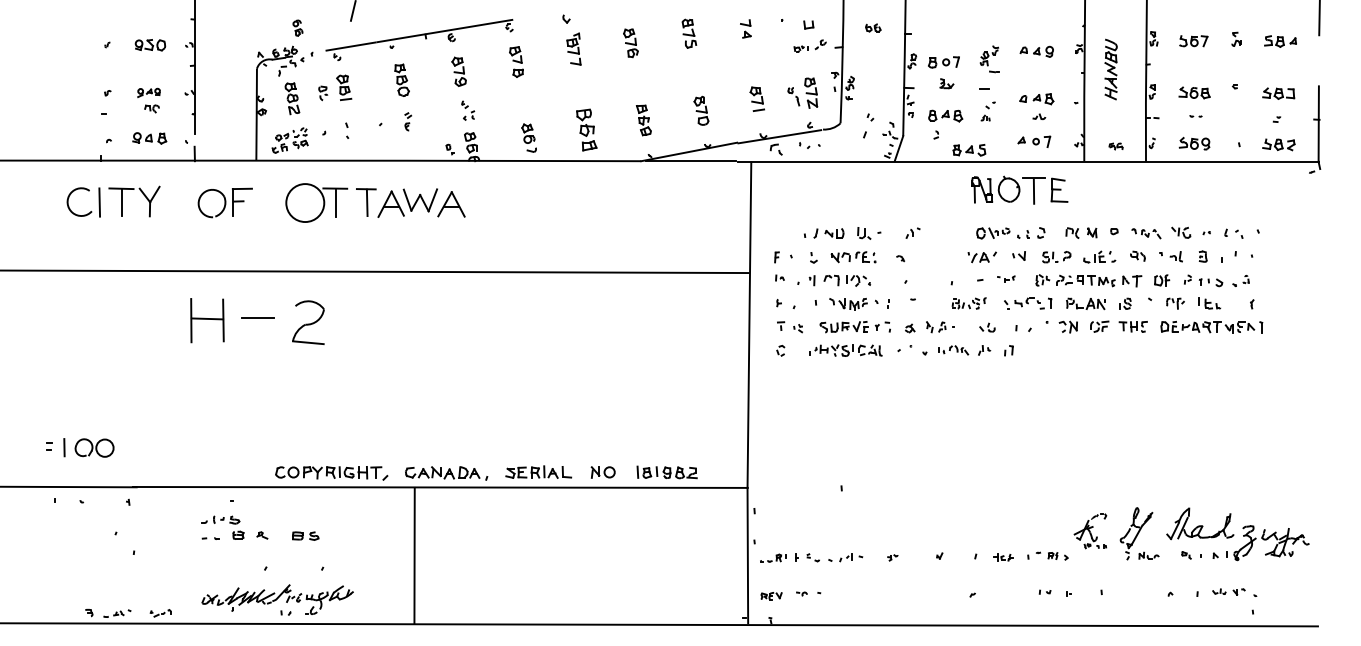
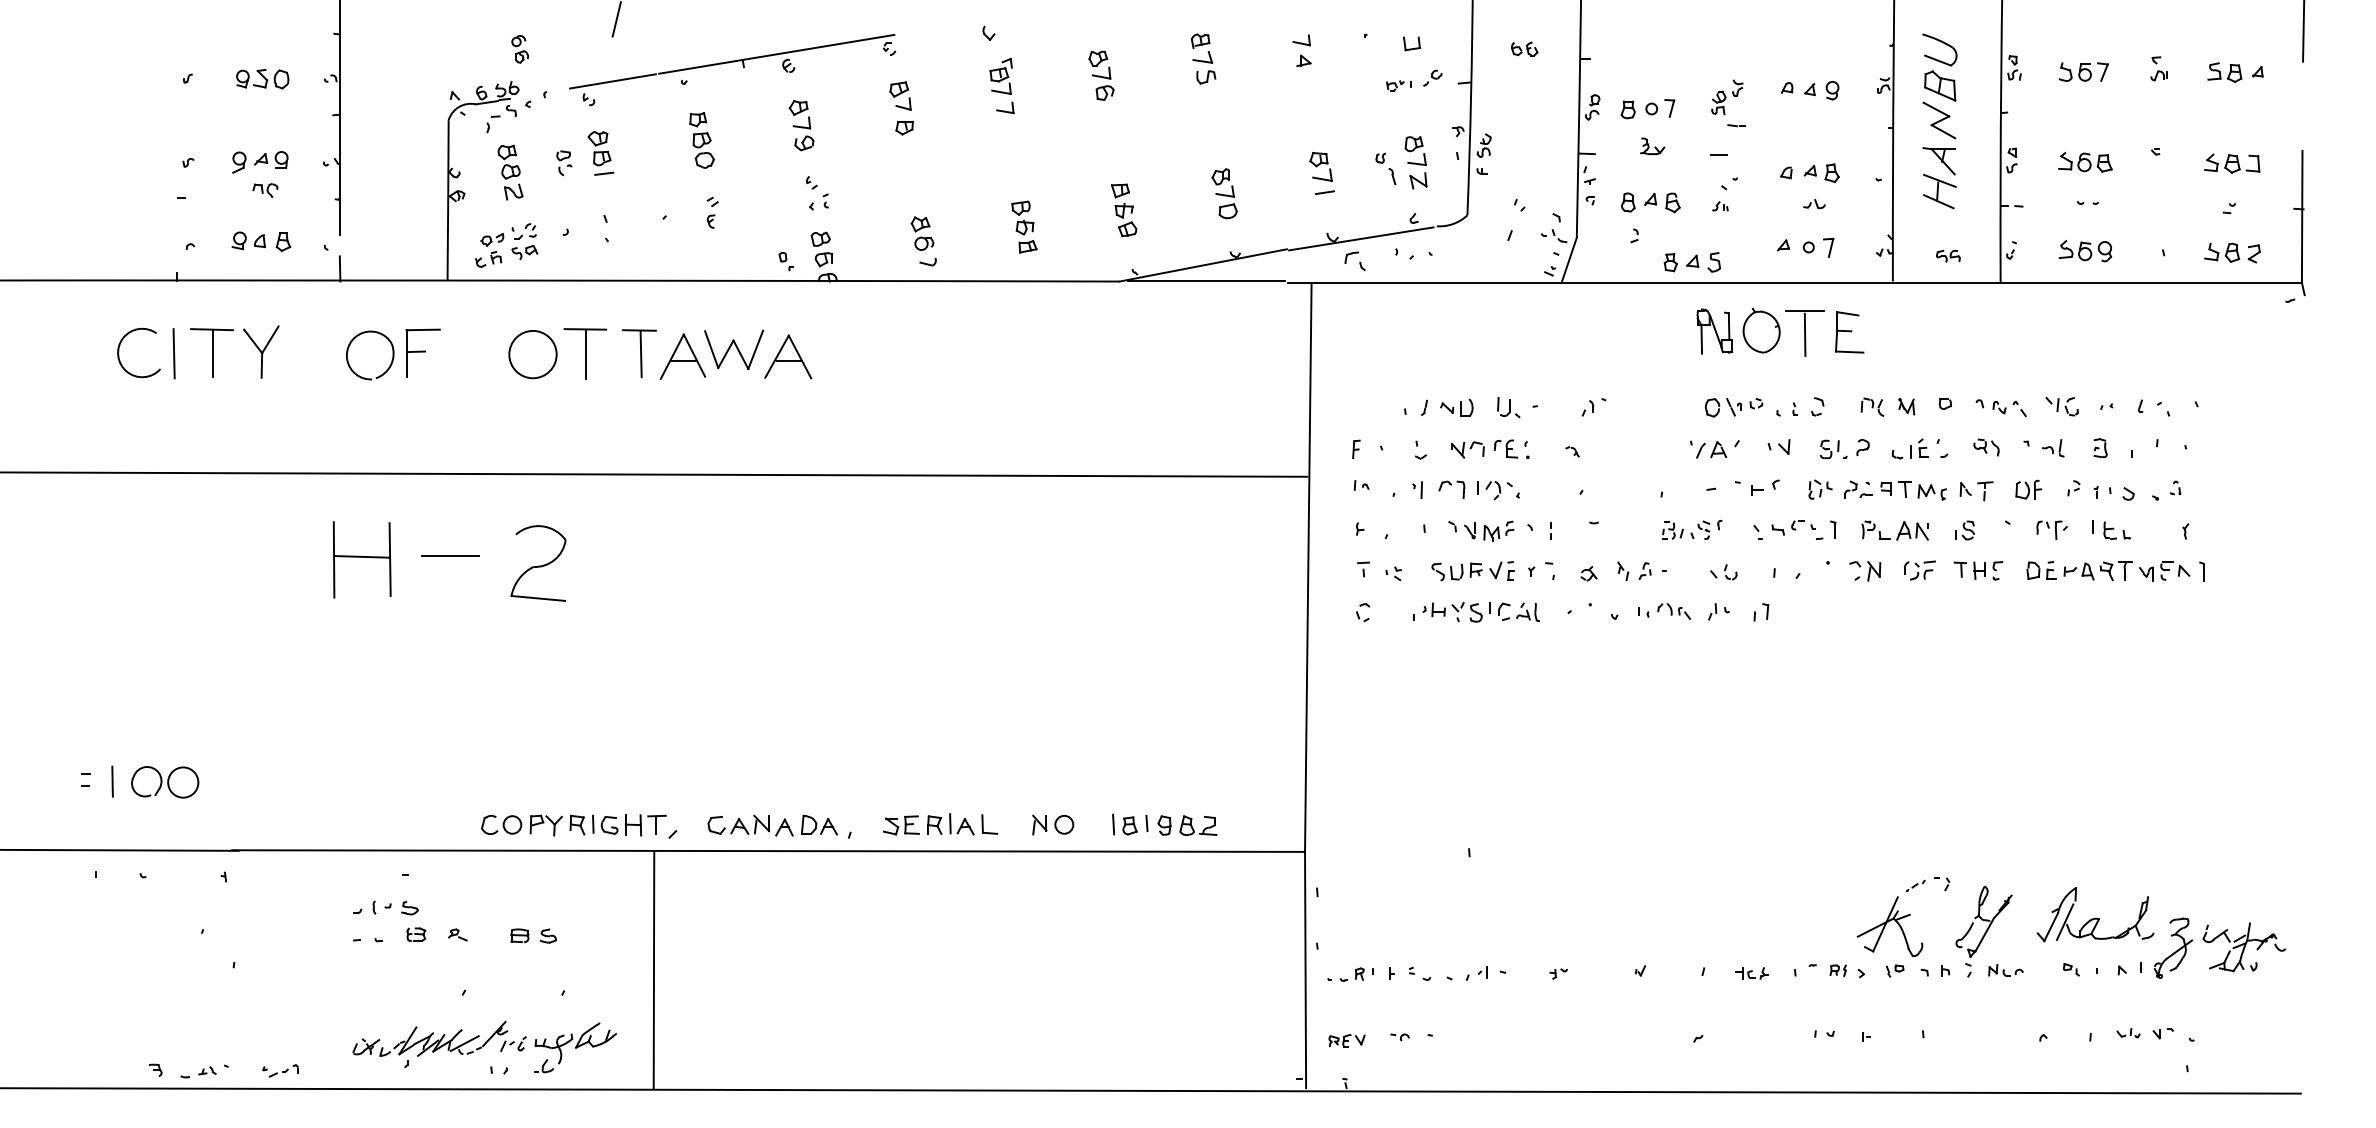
part: (1110, 69) -> (1938, 121), size x1.67
part: (148, 92) -> (259, 161), size x1.43
part: (586, 129) -> (1023, 226), size x0.71
circle: (304, 202) -> (531, 353), size x0.71
part: (1006, 278) -> (1757, 486), size x1.43
part: (1090, 531) -> (1903, 927), size x1.67
line: (414, 555) -> (653, 969), moved

